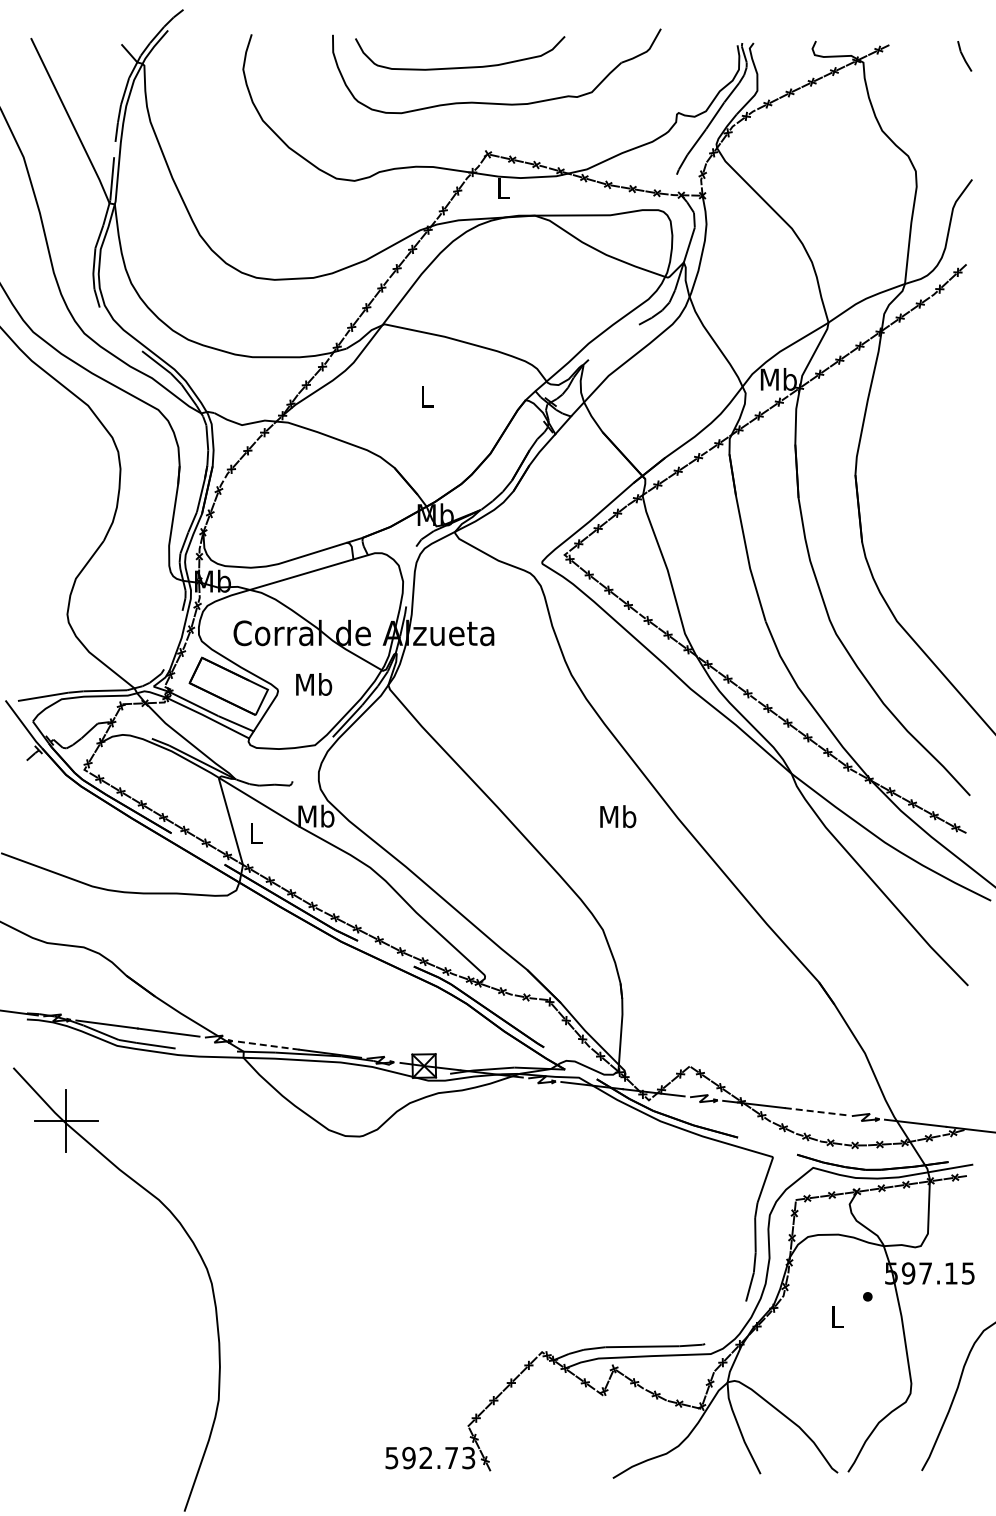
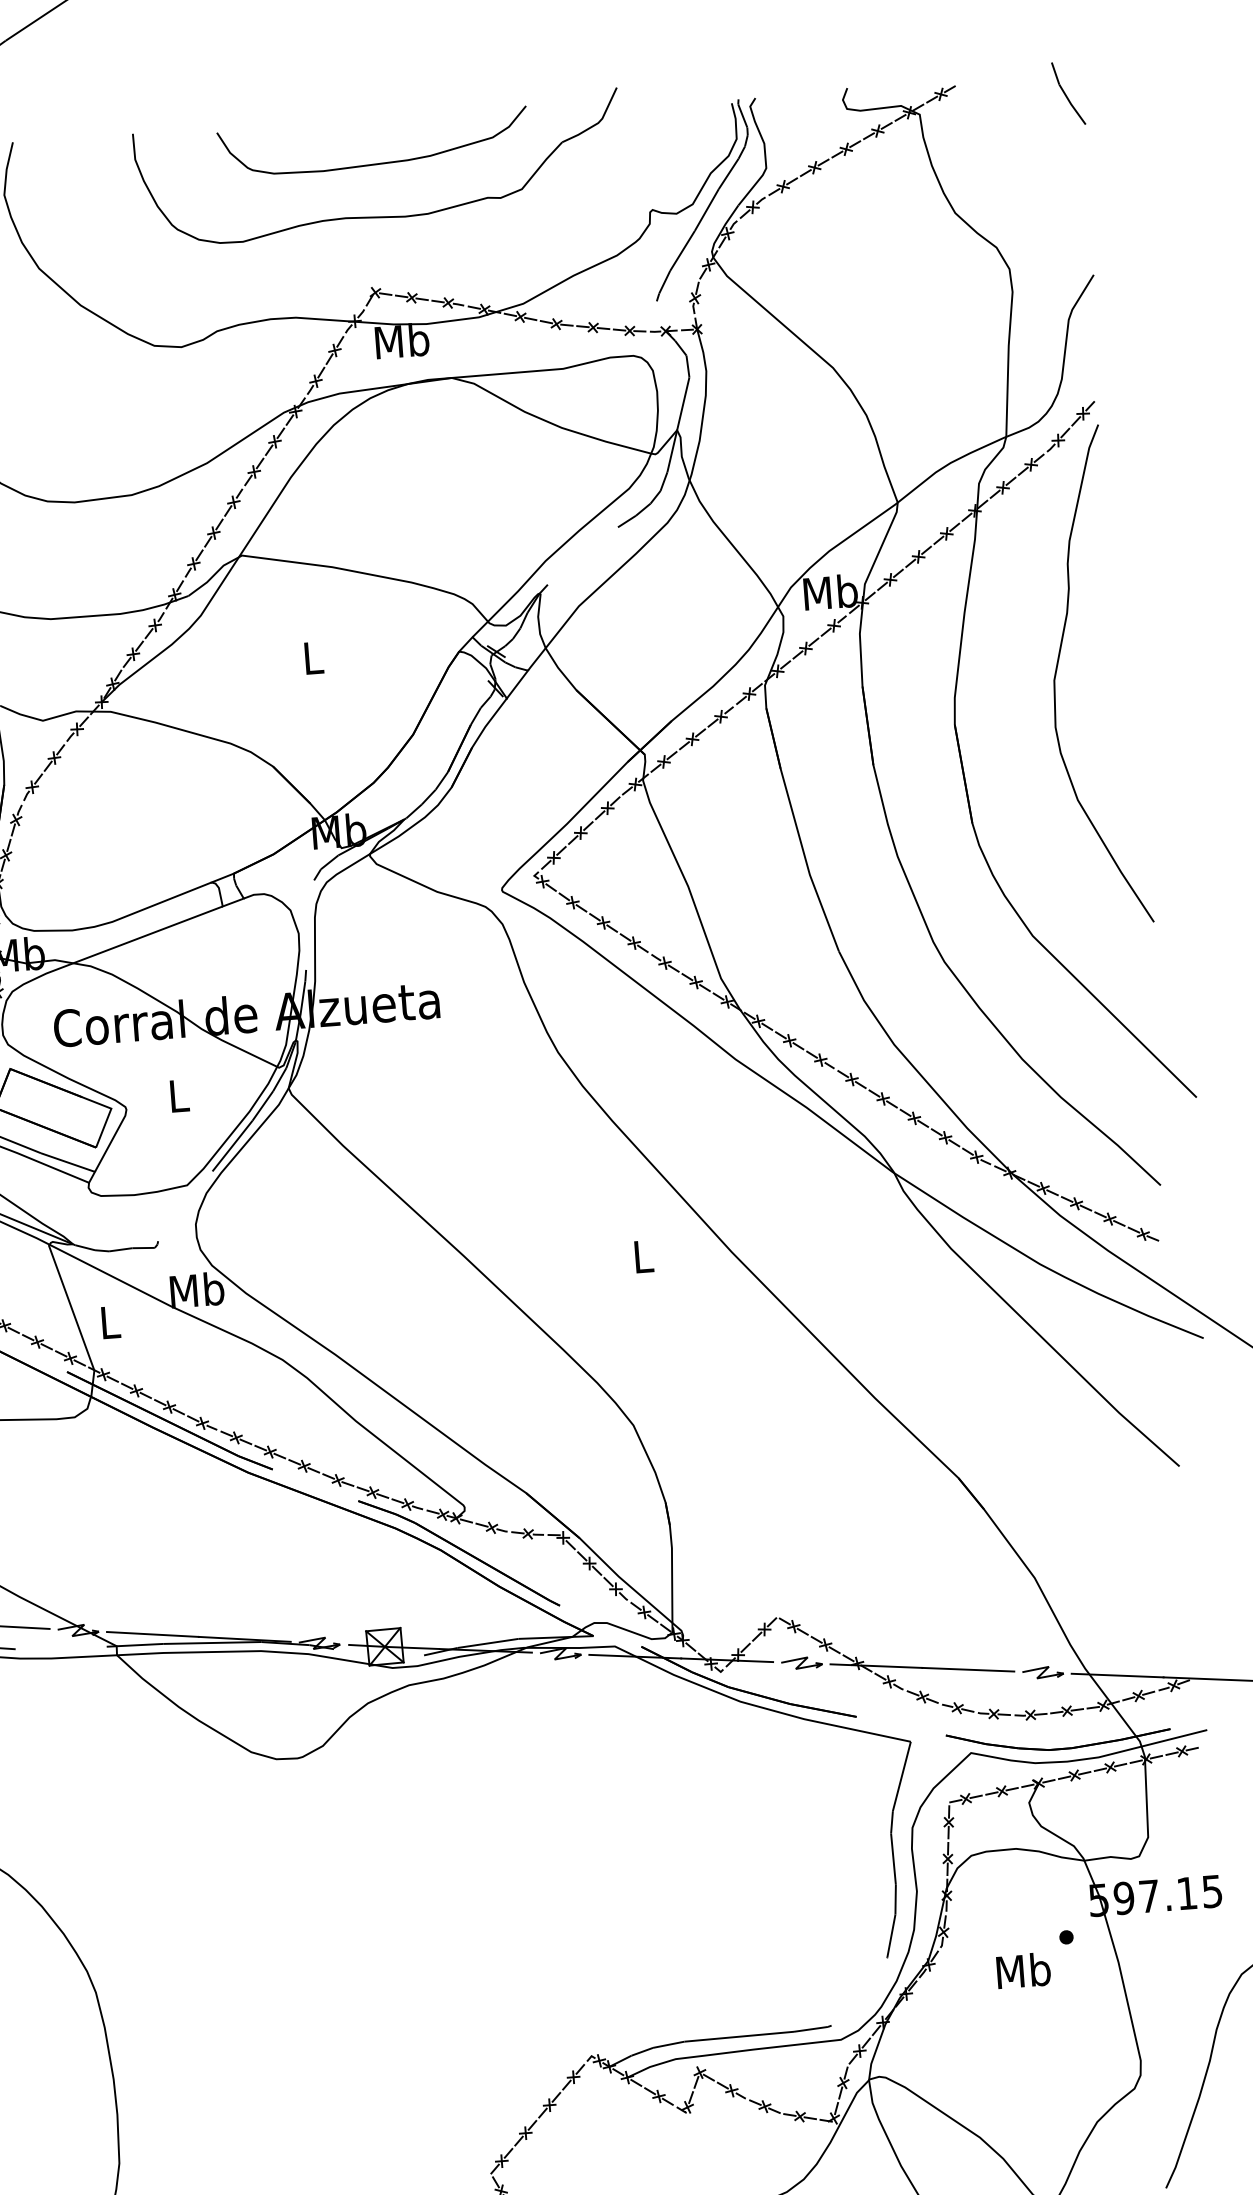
part: (964, 56) -> (1068, 94), size x1.43
curve: (464, 66) -> (381, 161), moved
text: (503, 187) -> (402, 339), L -> Mb
curve: (928, 441) -> (1058, 666), added
text: (314, 684) -> (179, 1095), Mb -> L
text: (618, 816) -> (643, 1256), Mb -> L
line: (269, 1045) -> (154, 1634), dashed -> solid
line: (816, 1111) -> (969, 1669), dashed -> solid
text: (837, 1316) -> (1023, 1969), L -> Mb

